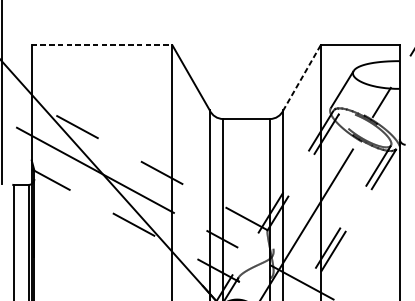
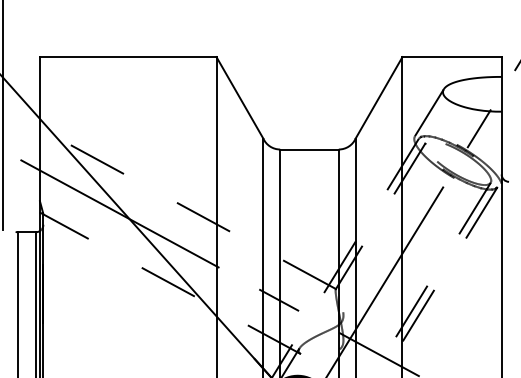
line: (102, 45) -> (128, 57), dashed -> solid
line: (302, 77) -> (379, 97), dashed -> solid

